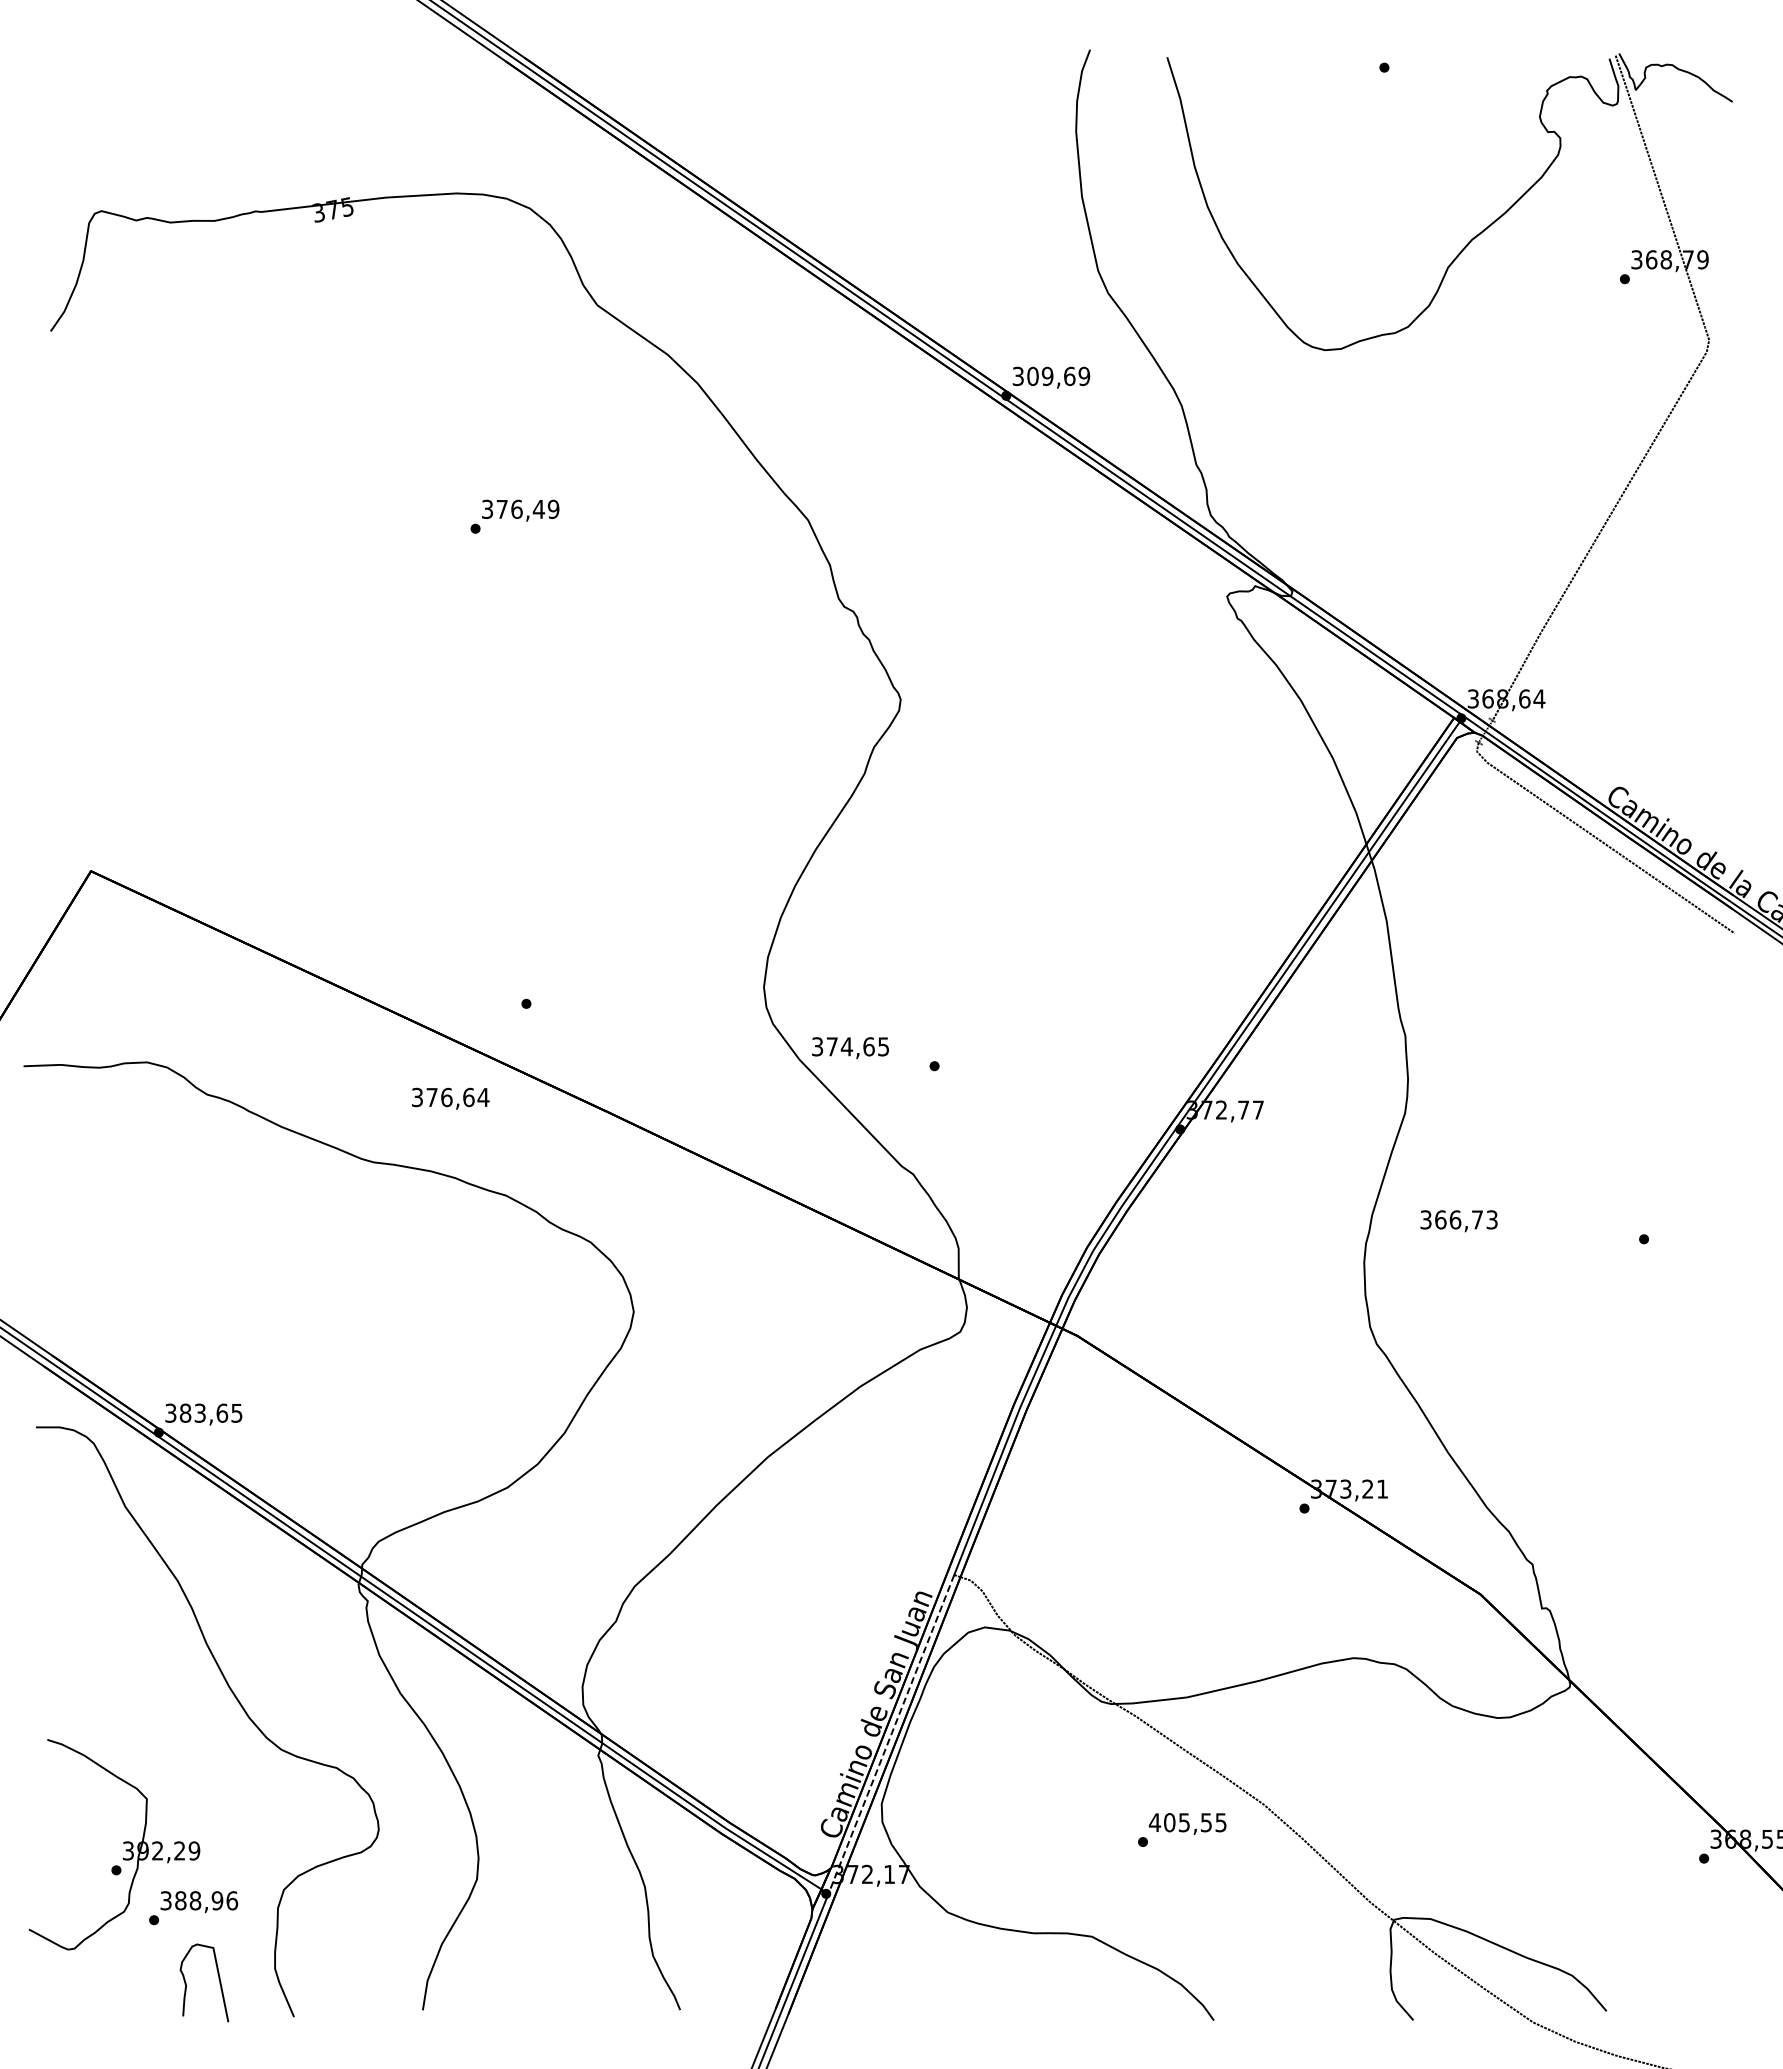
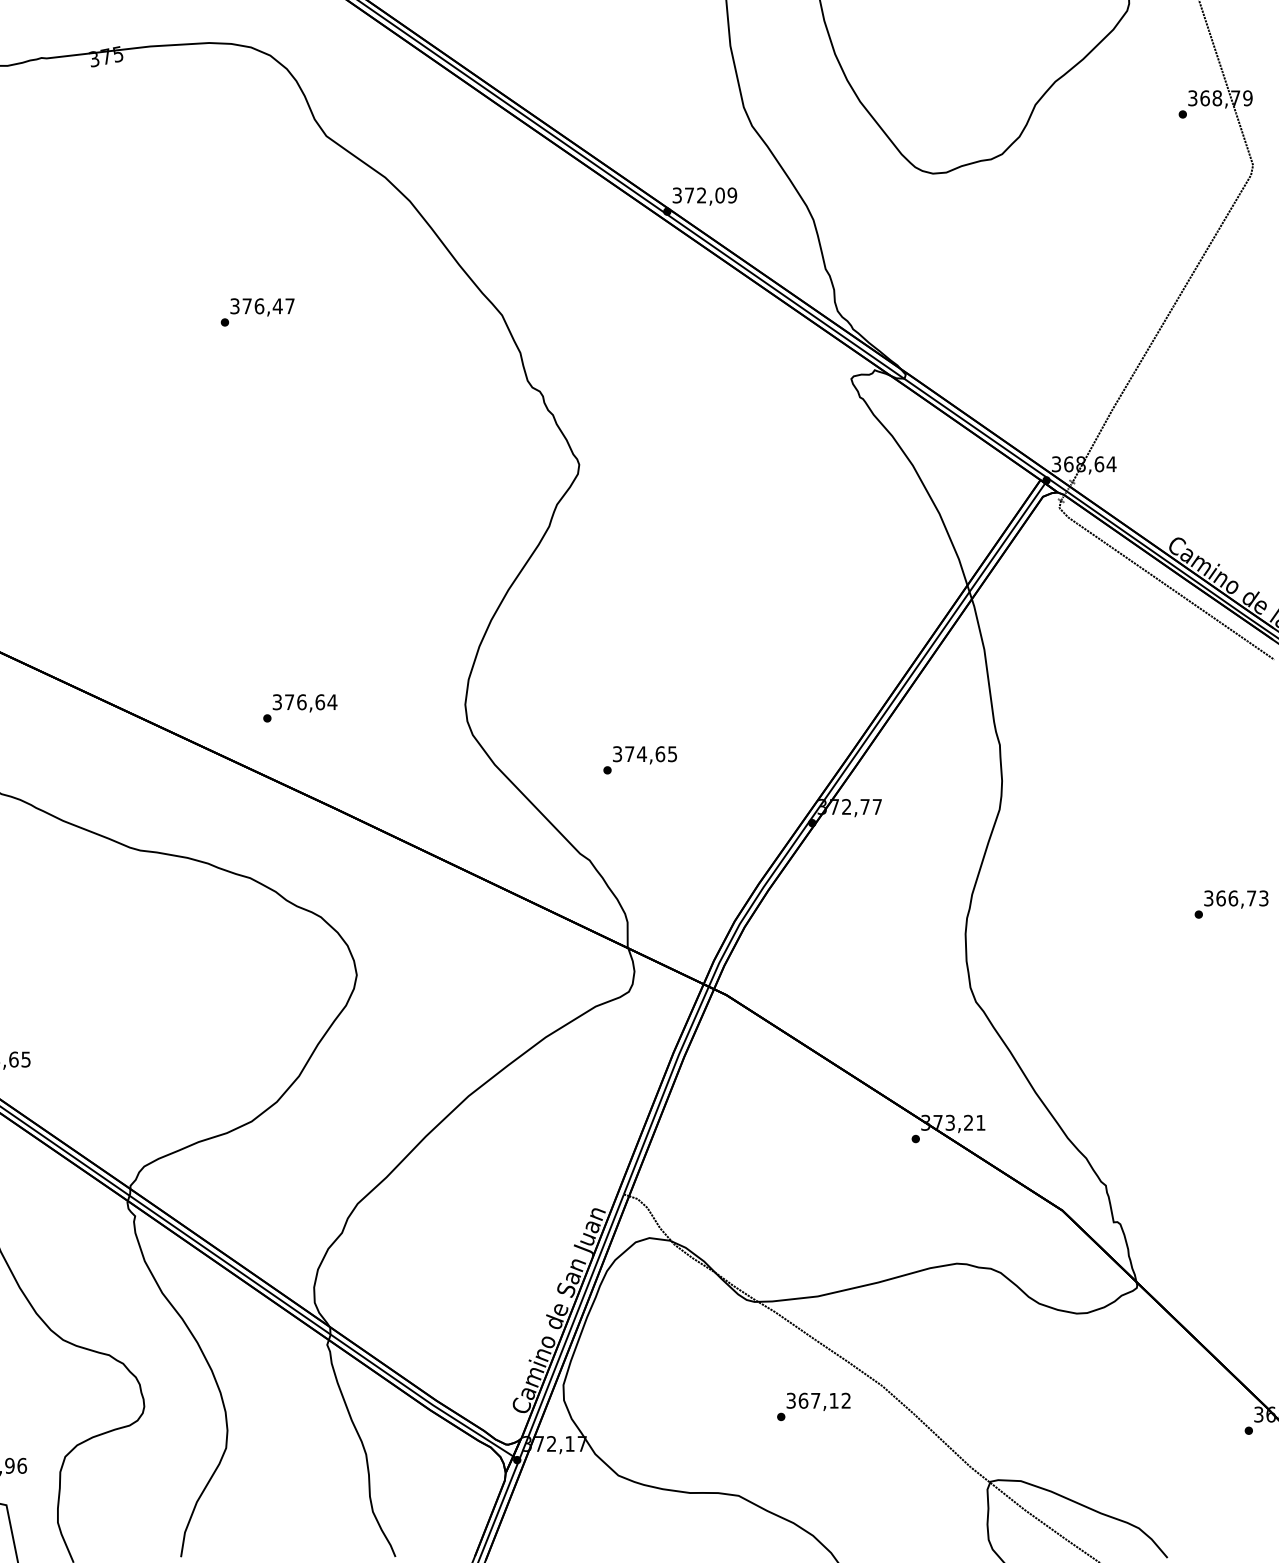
text: (1051, 376) -> (704, 195), 309,69 -> 372,09
text: (553, 509) -> (289, 306), 376,49 -> 376,47
text: (850, 1048) -> (644, 755), moved
text: (450, 1098) -> (304, 703), moved
text: (1458, 1221) -> (1235, 899), moved
line: (891, 1734) -> (571, 1327), dashed -> solid
text: (1187, 1822) -> (818, 1400), 405,55 -> 367,12

